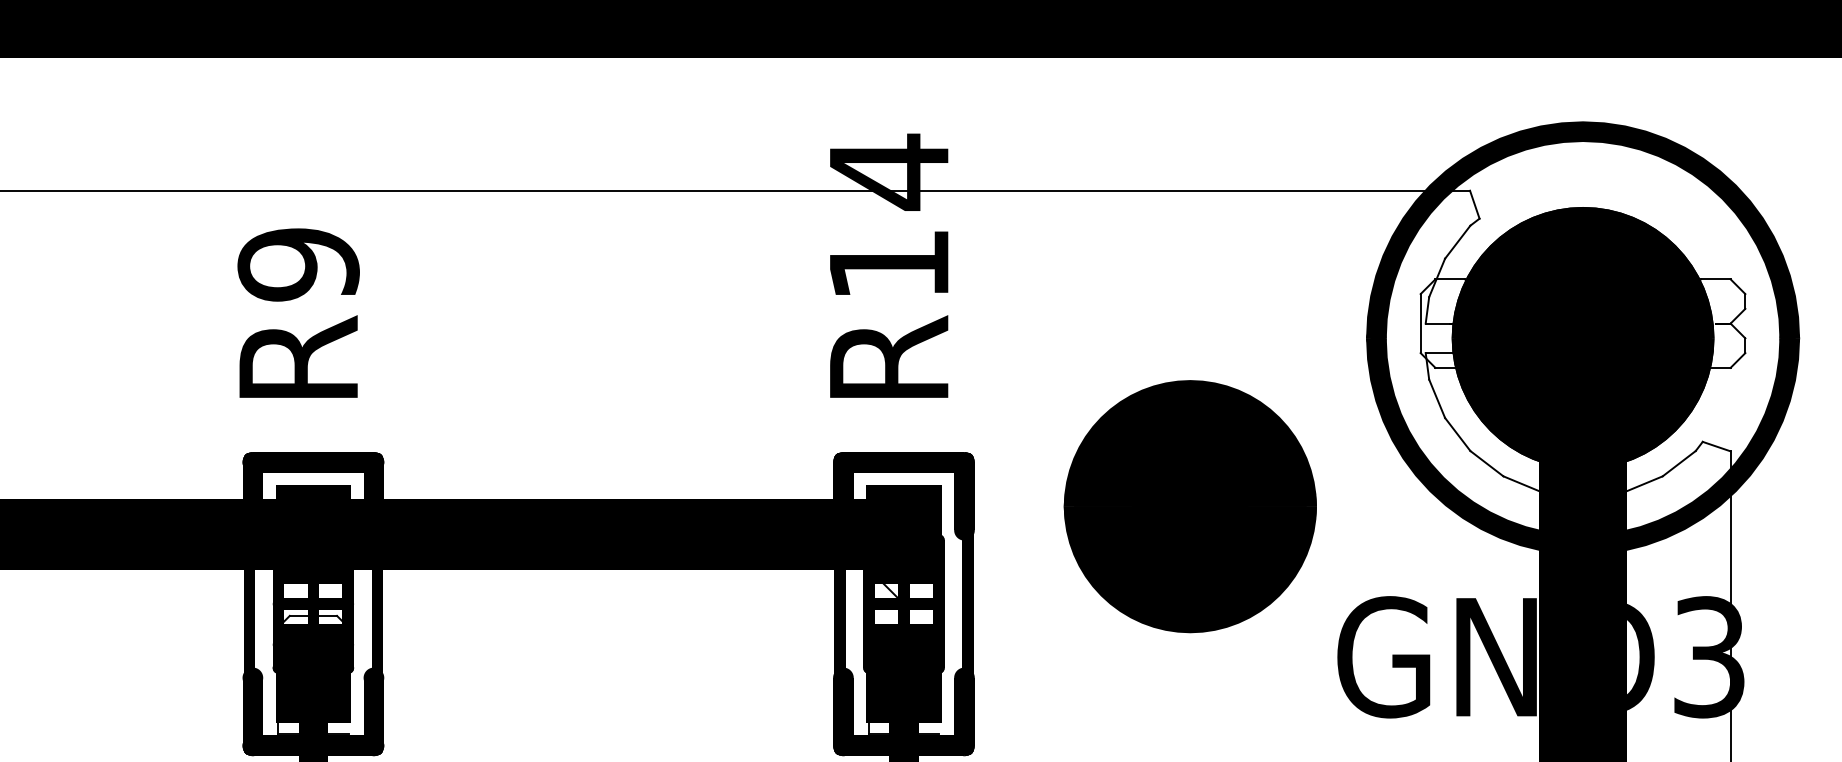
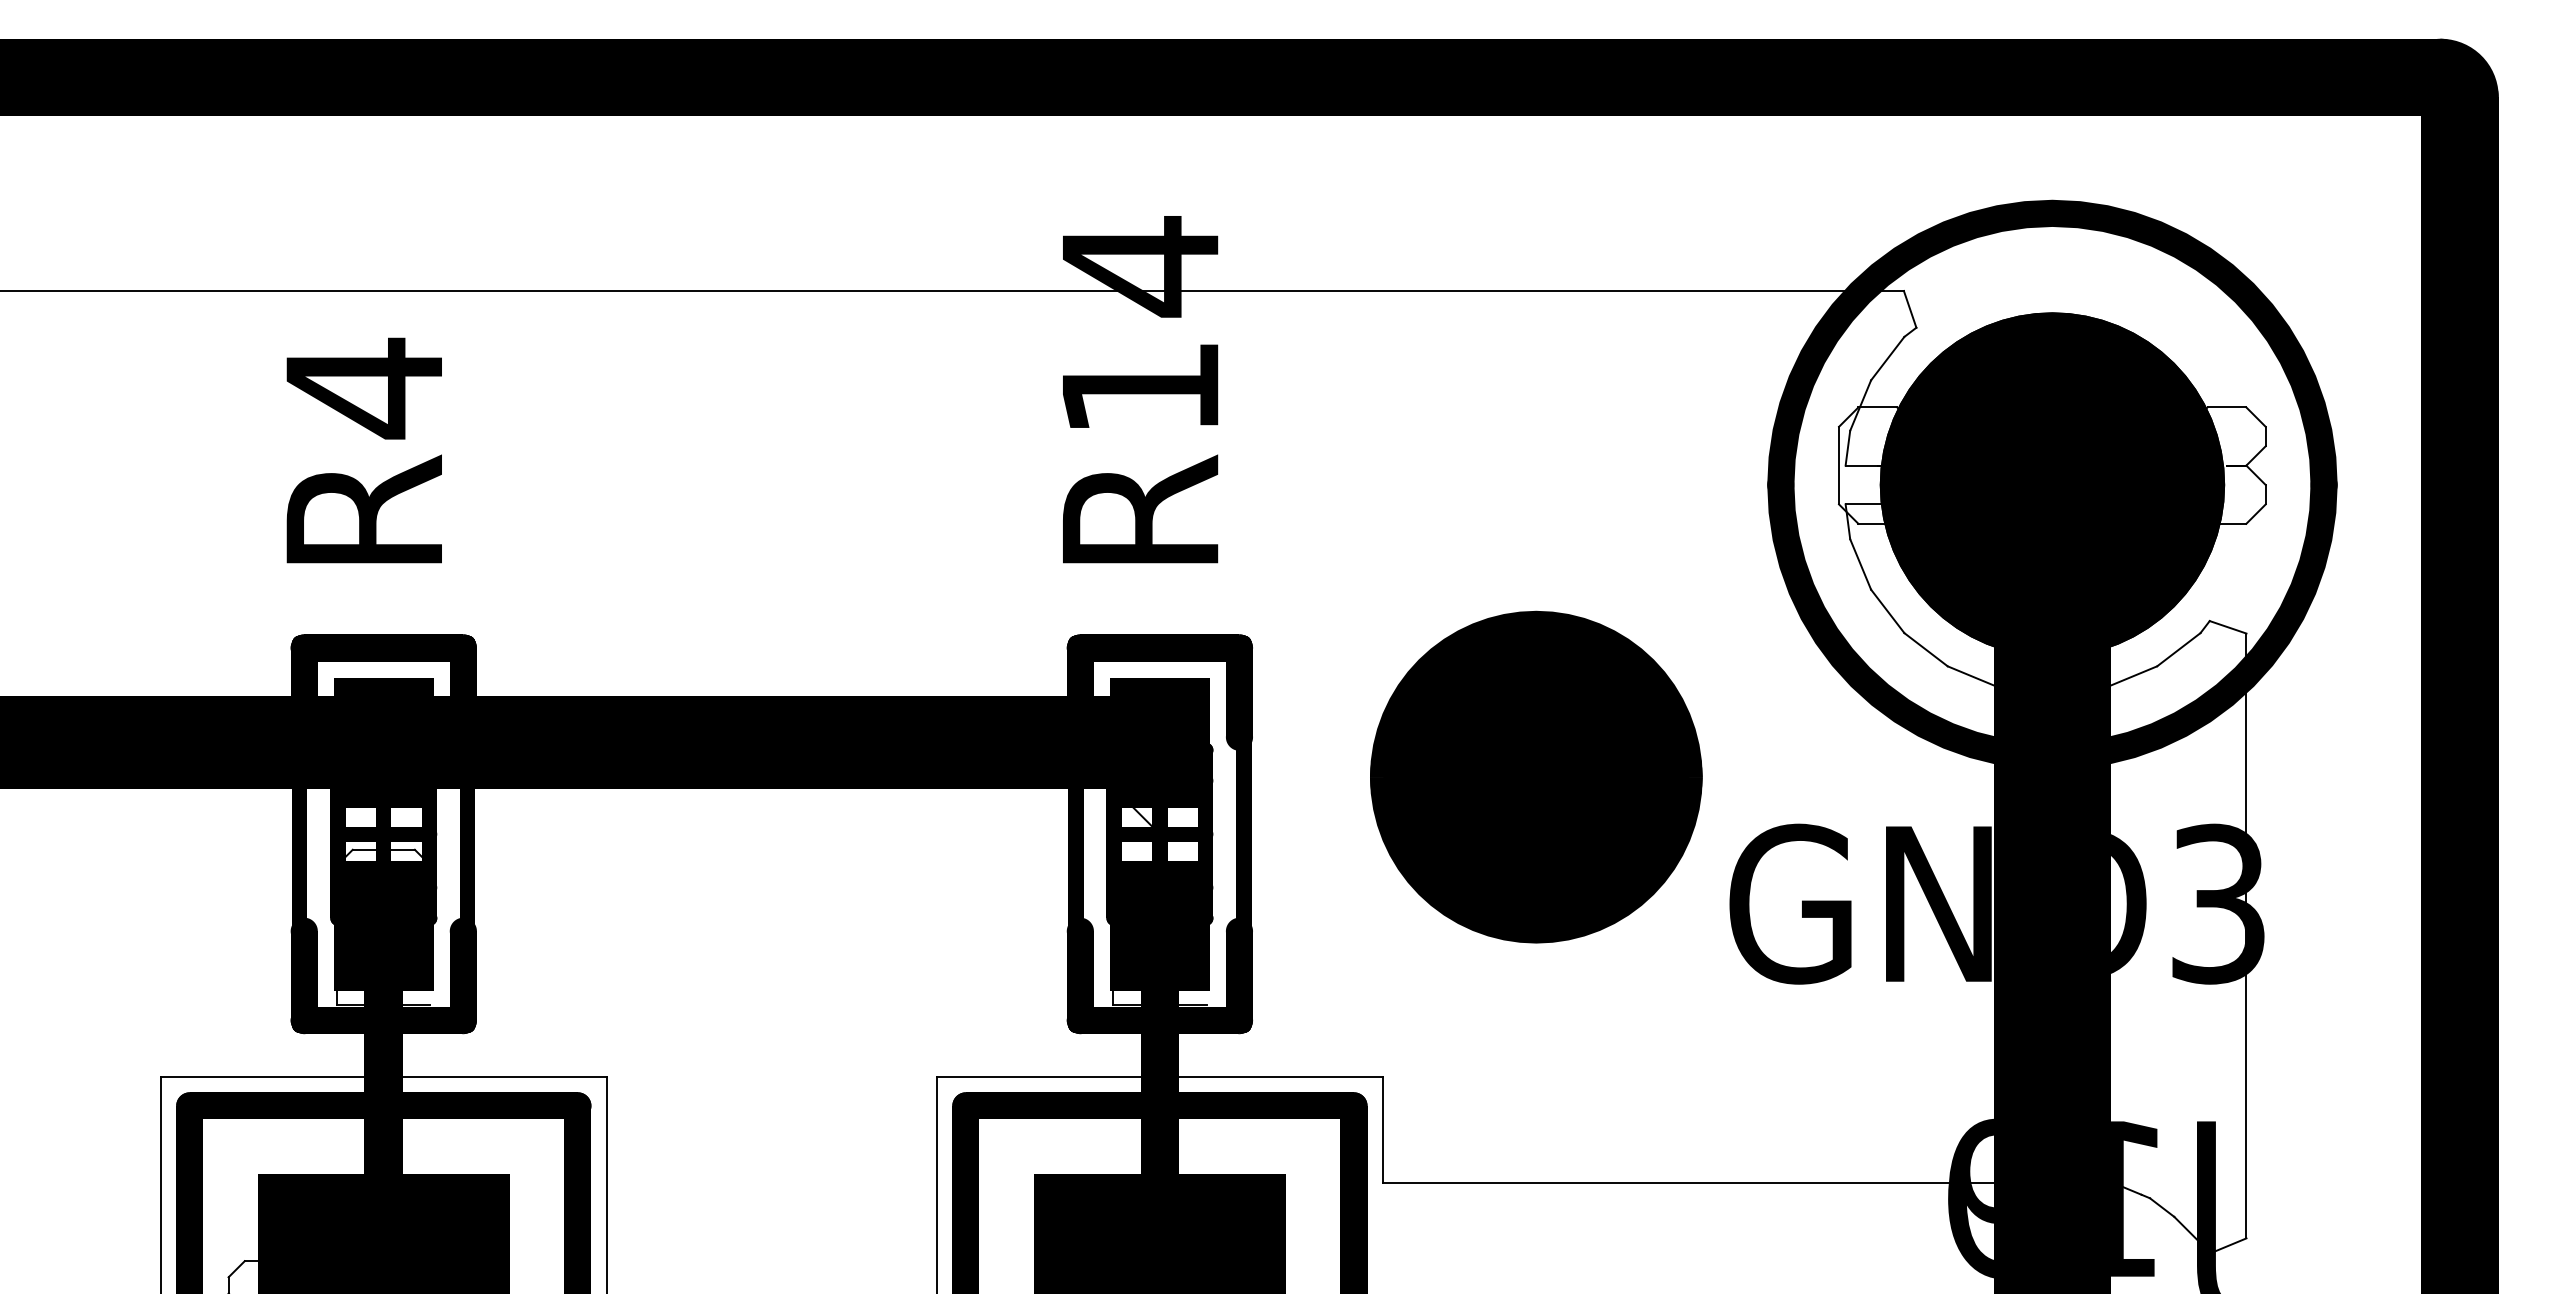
text: (298, 264) -> (364, 388), R9 -> R4
part: (1190, 506) -> (1536, 776), moved

